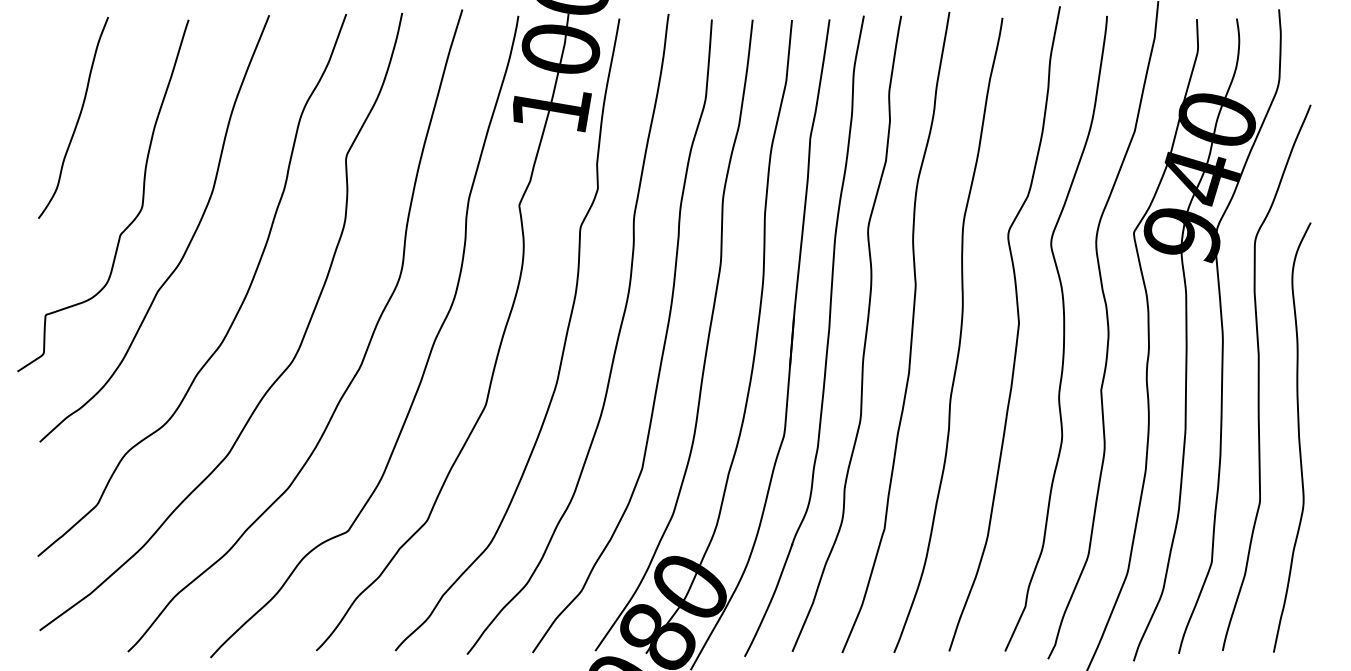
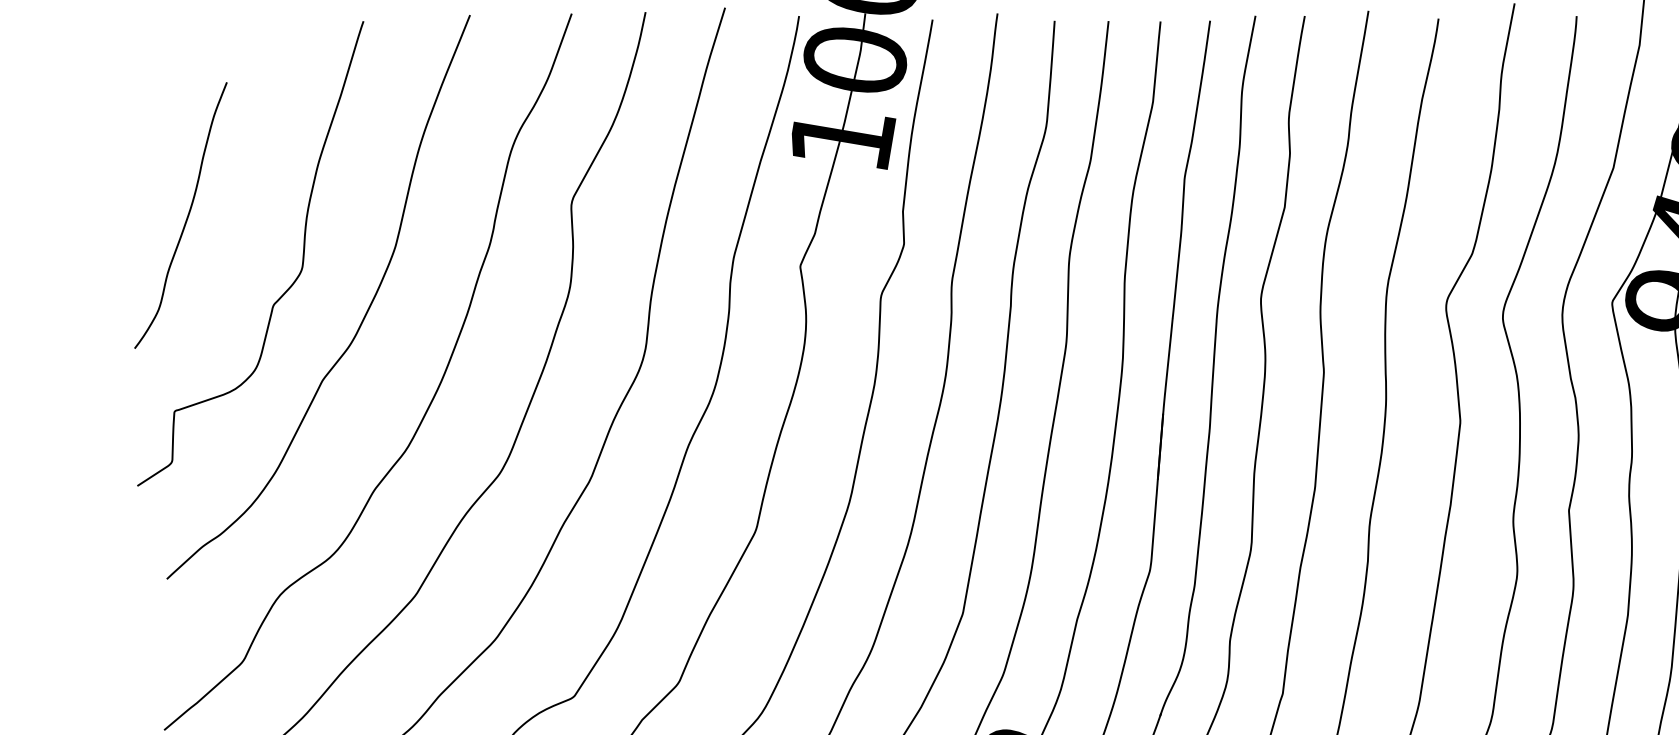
curve: (77, 119) -> (186, 217), moved

